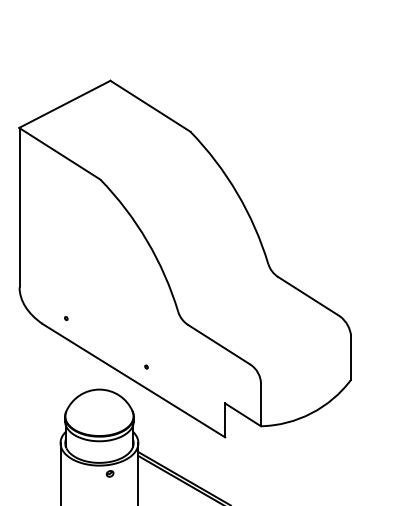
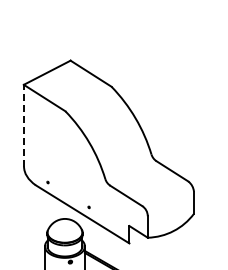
line: (20, 207) -> (24, 125), solid -> dashed

